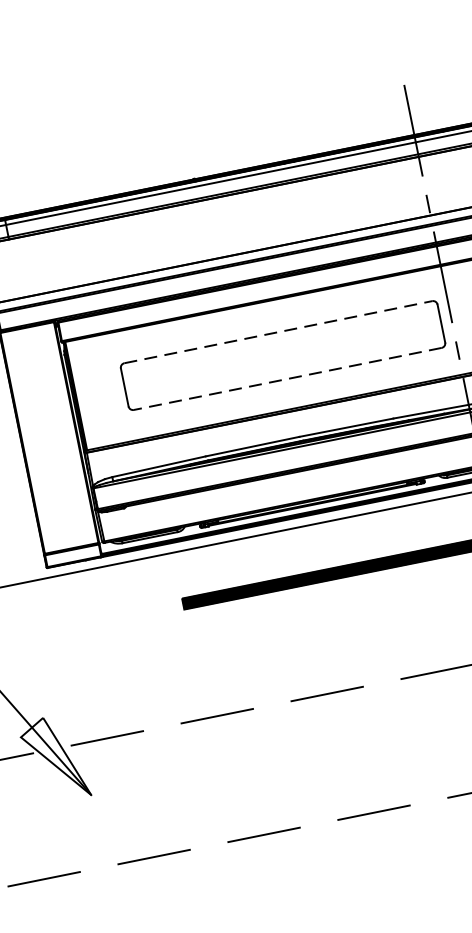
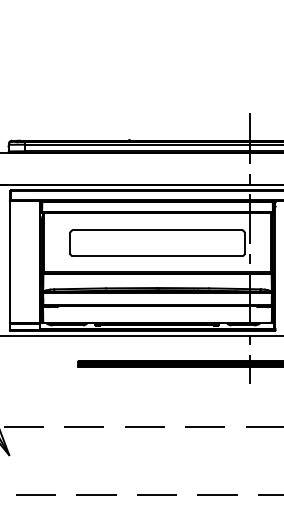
line: (278, 332) -> (157, 230), dashed -> solid
line: (287, 379) -> (157, 256), dashed -> solid

